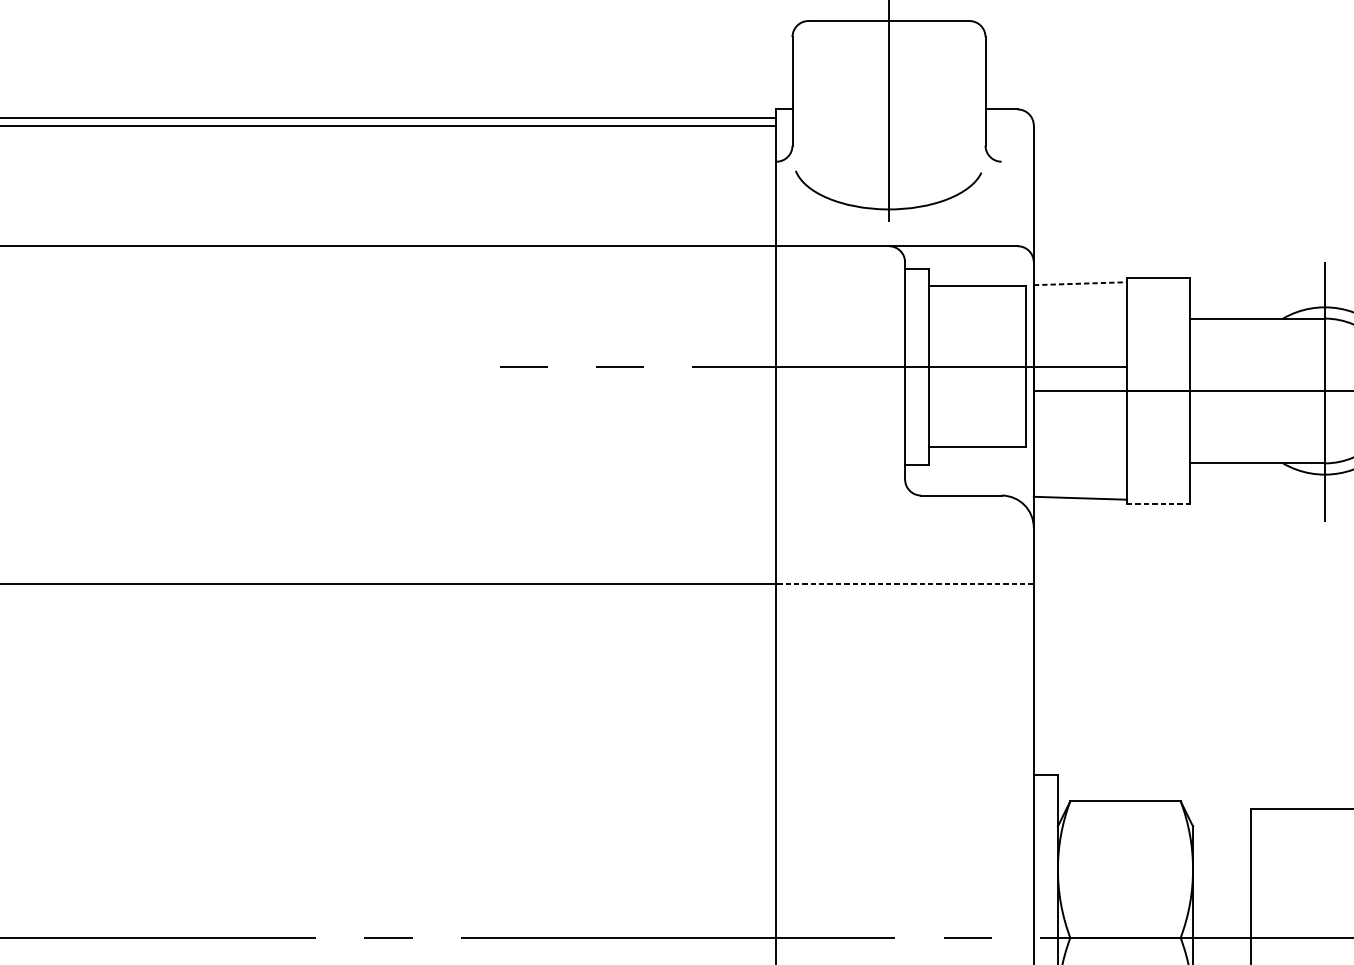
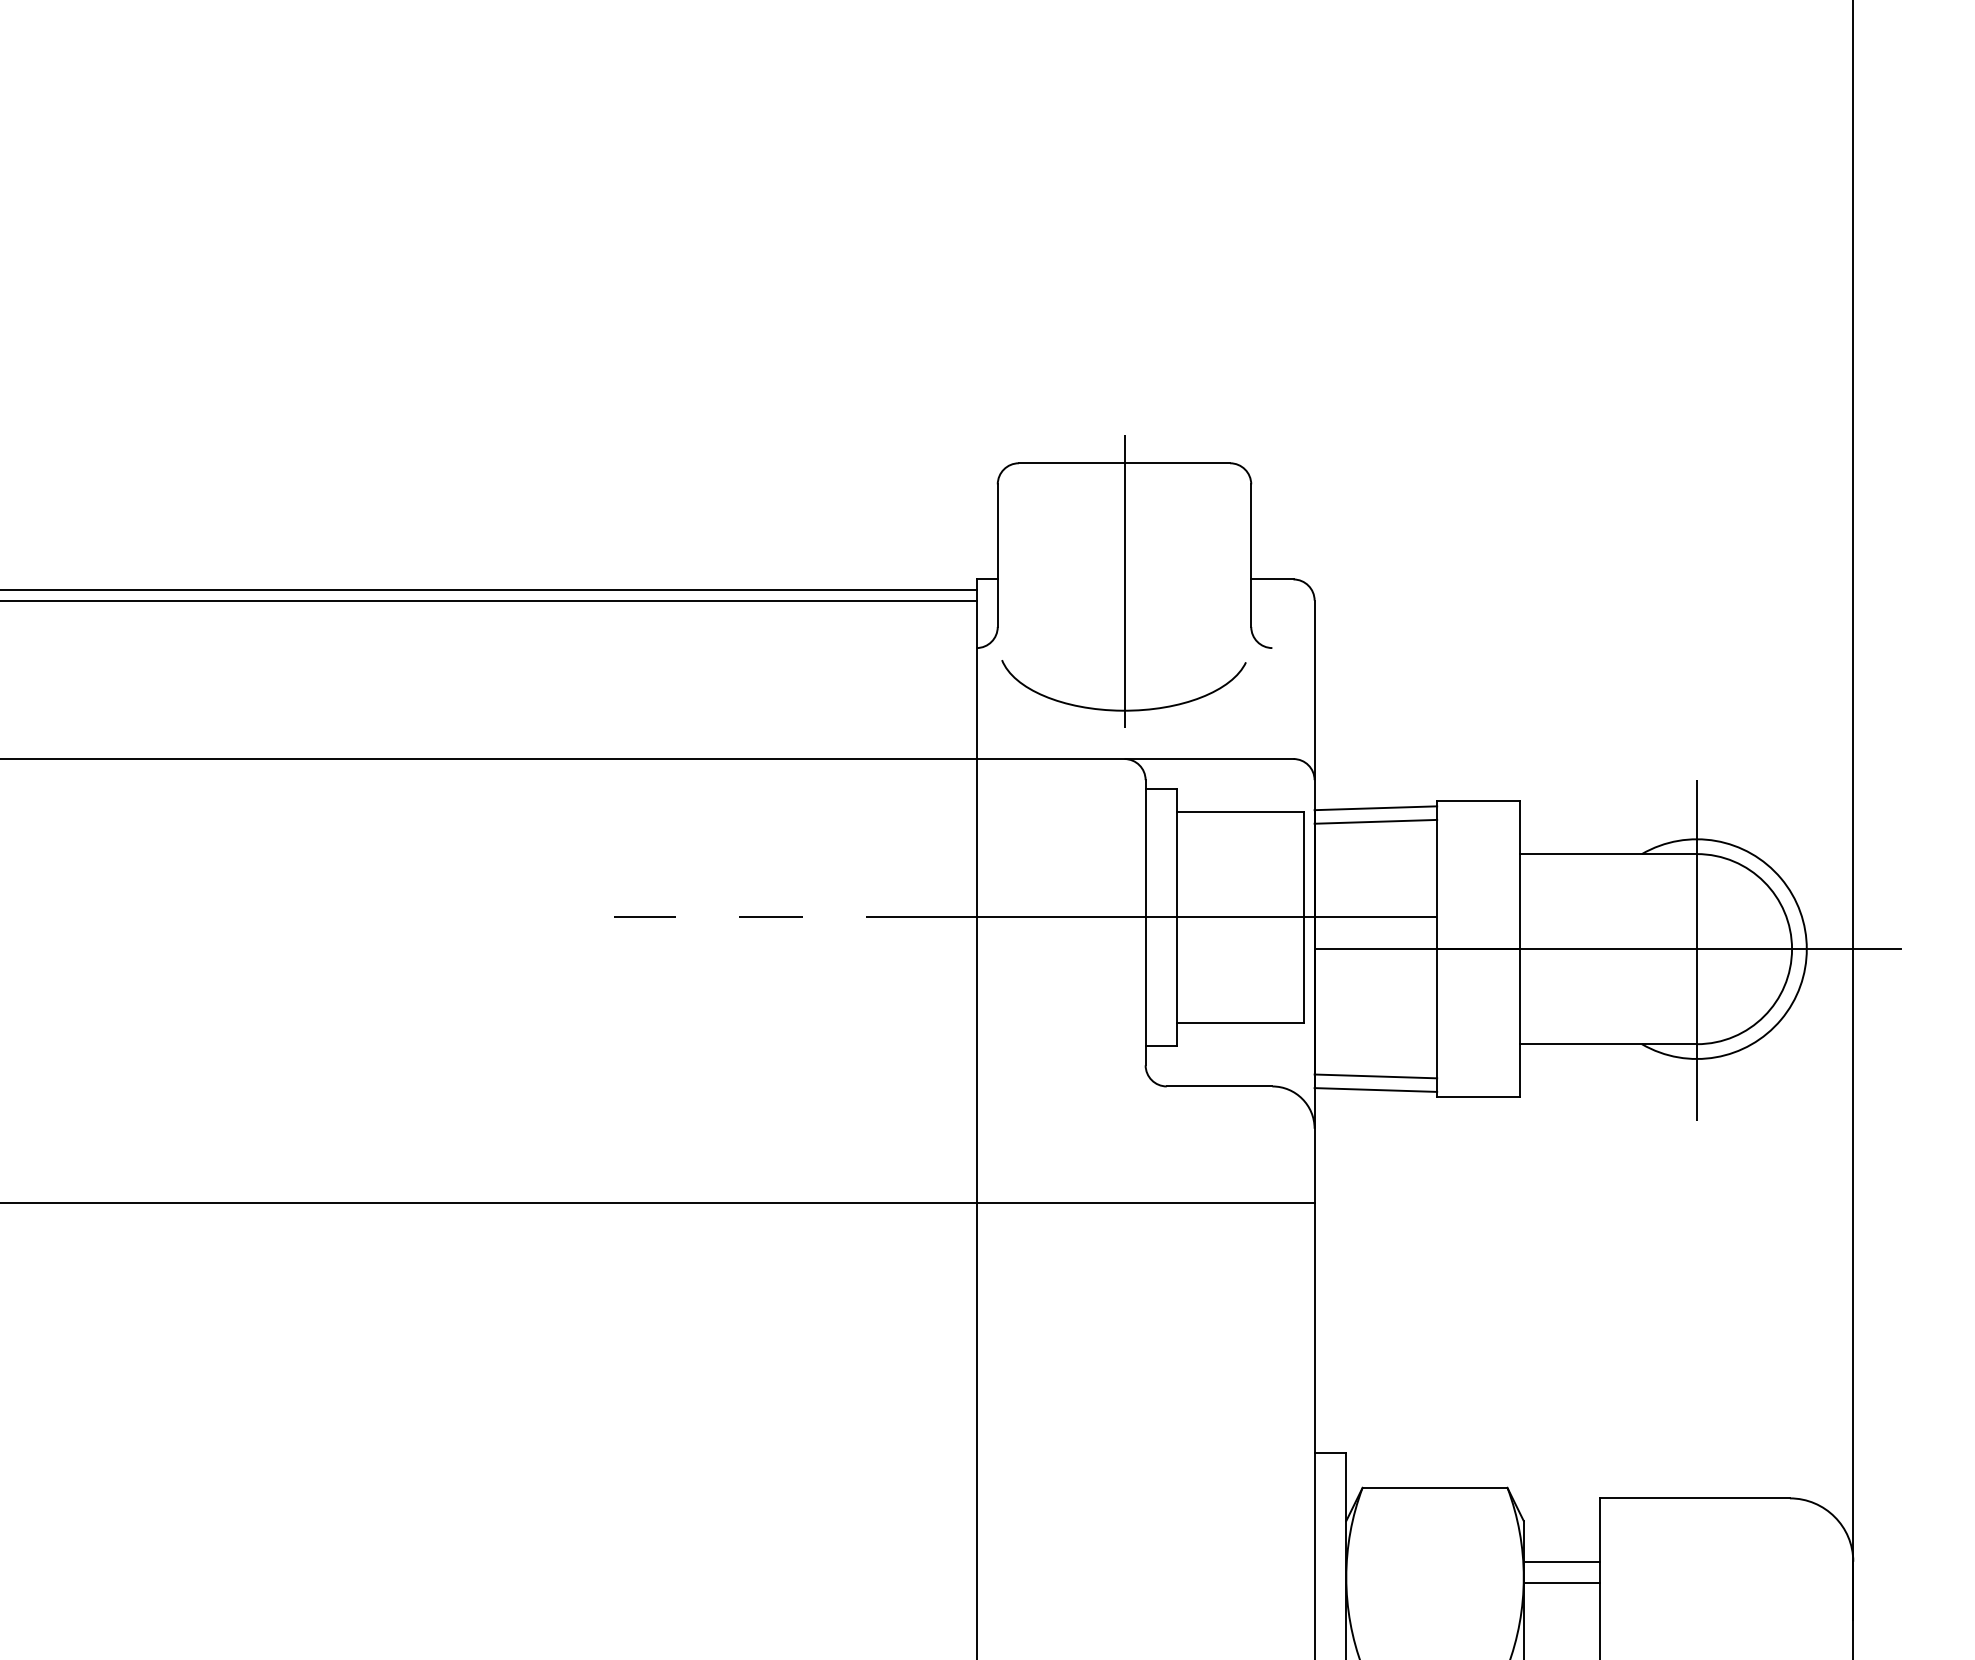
line: (1080, 283) -> (1376, 808), dashed -> solid
line: (1080, 293) -> (1375, 821), added
line: (1080, 487) -> (1375, 1076), added
line: (1158, 503) -> (1478, 1097), dashed -> solid
line: (905, 583) -> (1145, 1202), dashed -> solid
line: (1221, 857) -> (1561, 1561), added
line: (1221, 873) -> (1561, 1582), added

